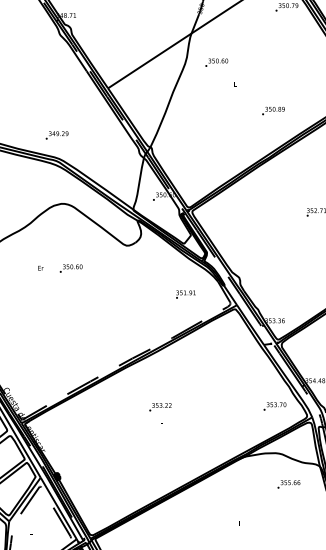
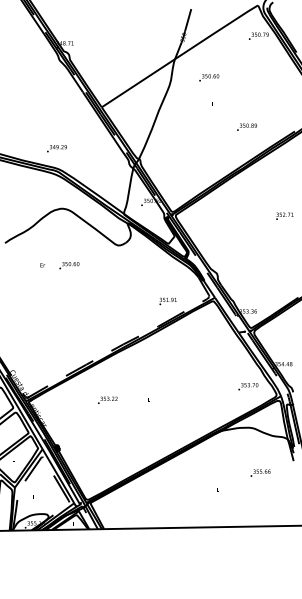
text: (217, 62) -> (209, 77), moved
text: (185, 294) -> (167, 301), moved
text: (160, 406) -> (107, 399), moved
text: (288, 483) -> (260, 472), moved

